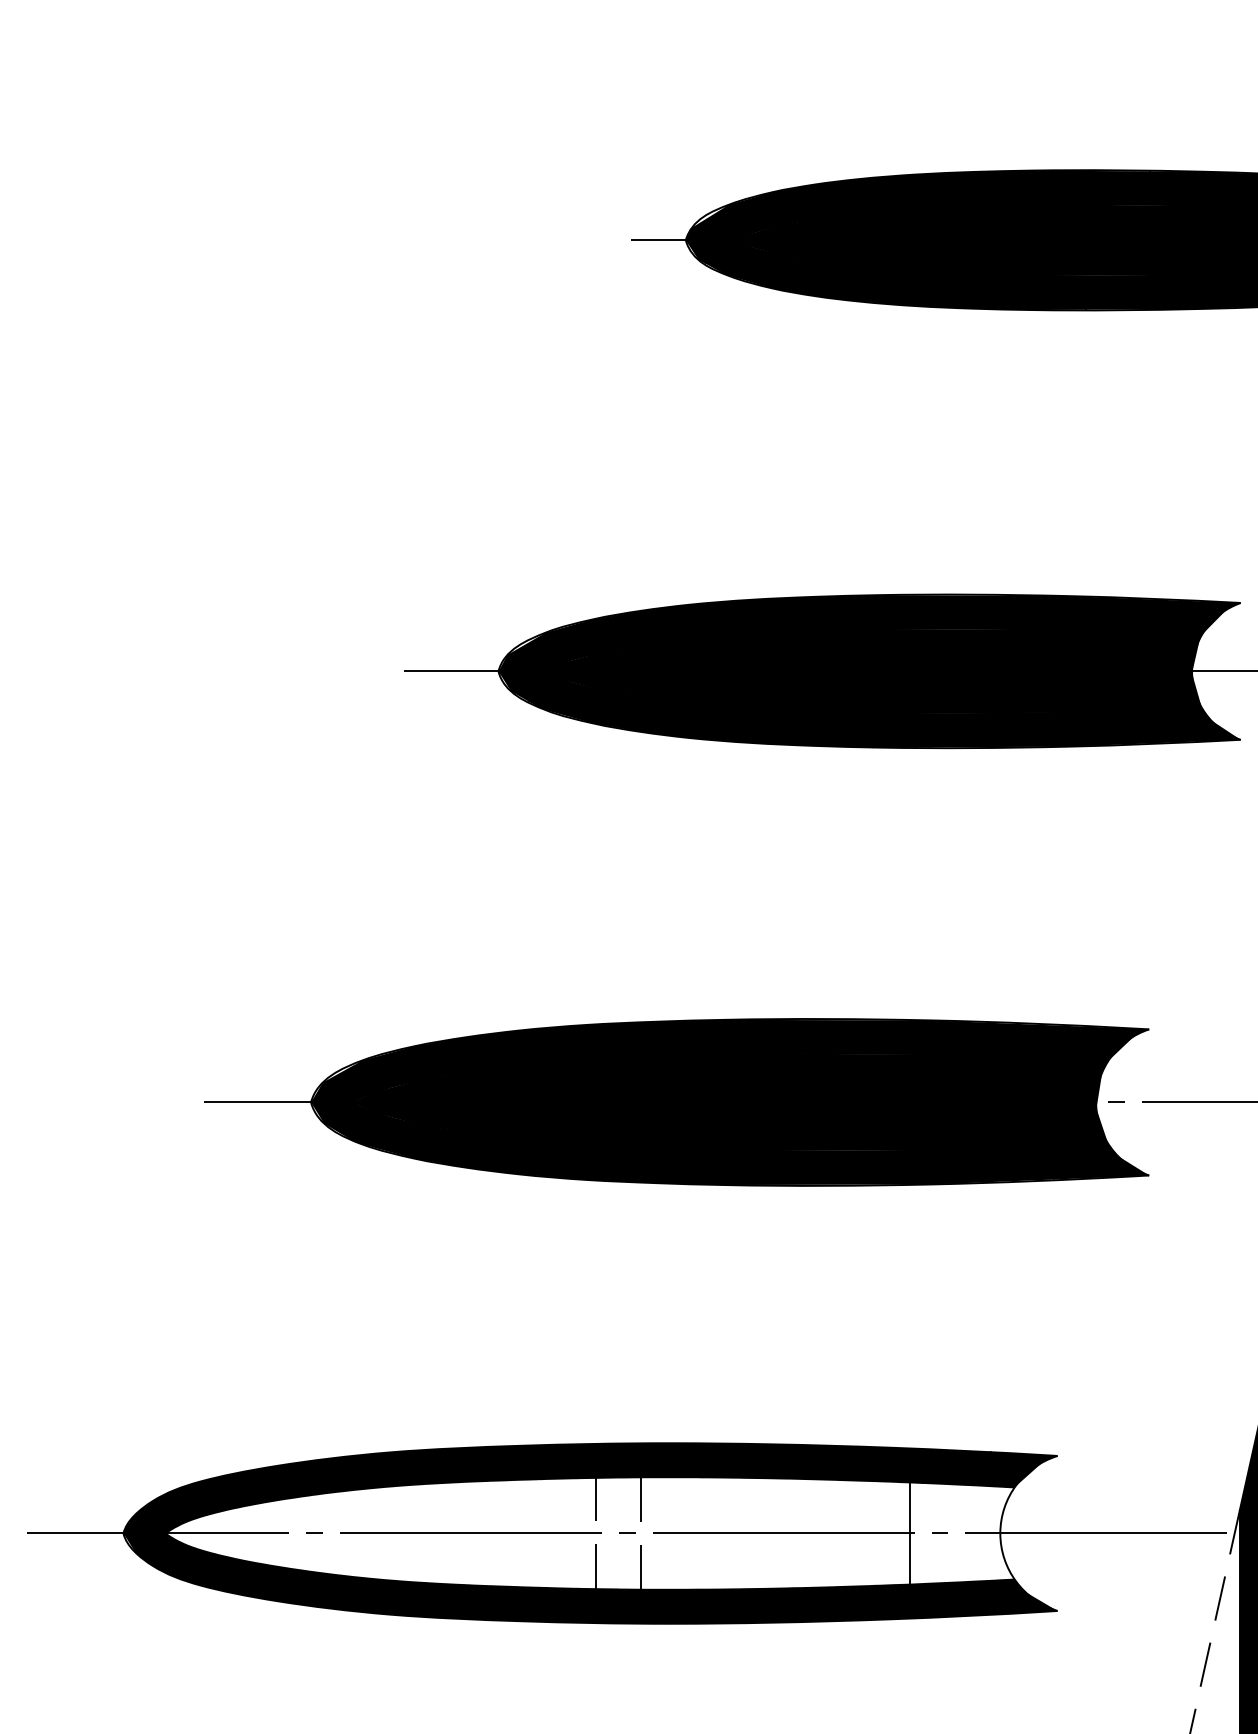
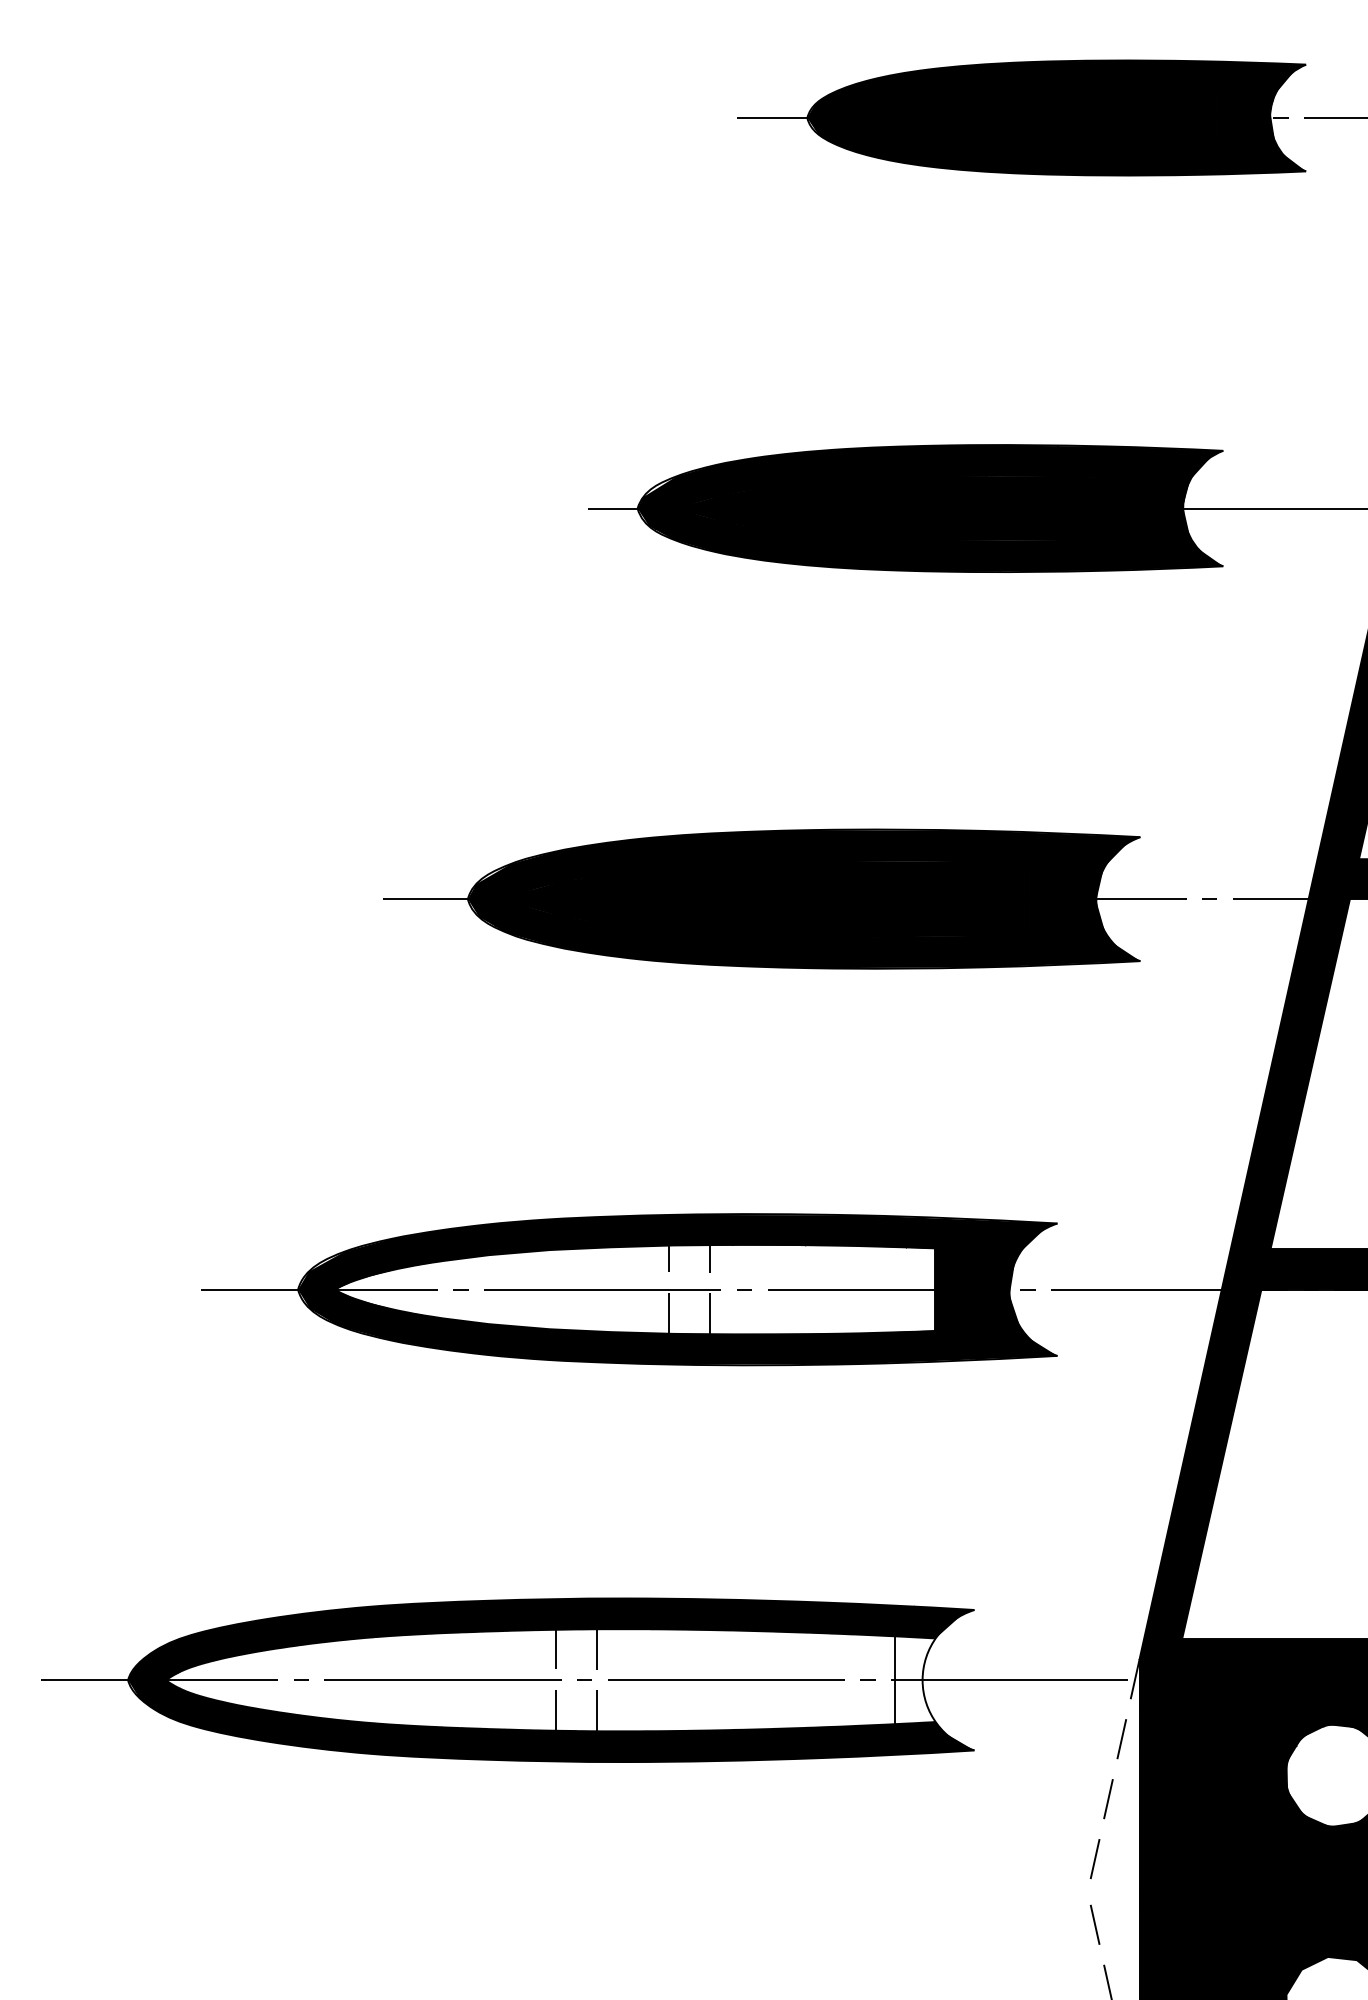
fill: (682, 1102) -> (634, 1289), removed
line: (909, 1532) -> (895, 1679), moved

